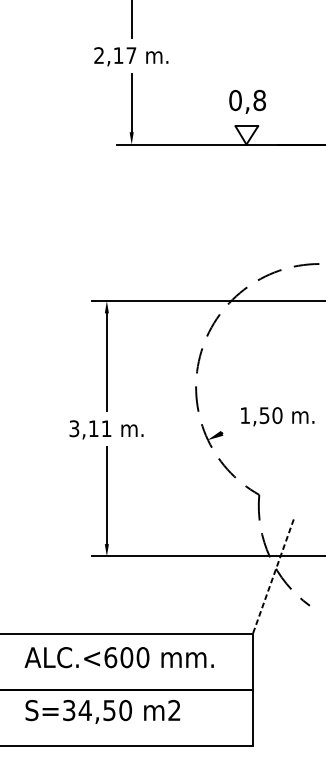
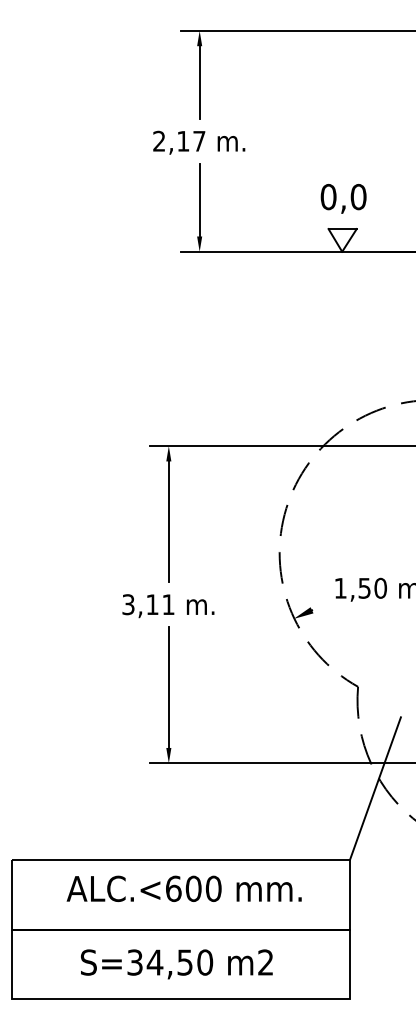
text: (259, 100) -> (358, 196), 0,8 -> 0,0
line: (273, 576) -> (375, 788), dashed -> solid
text: (102, 712) -> (176, 964), moved

